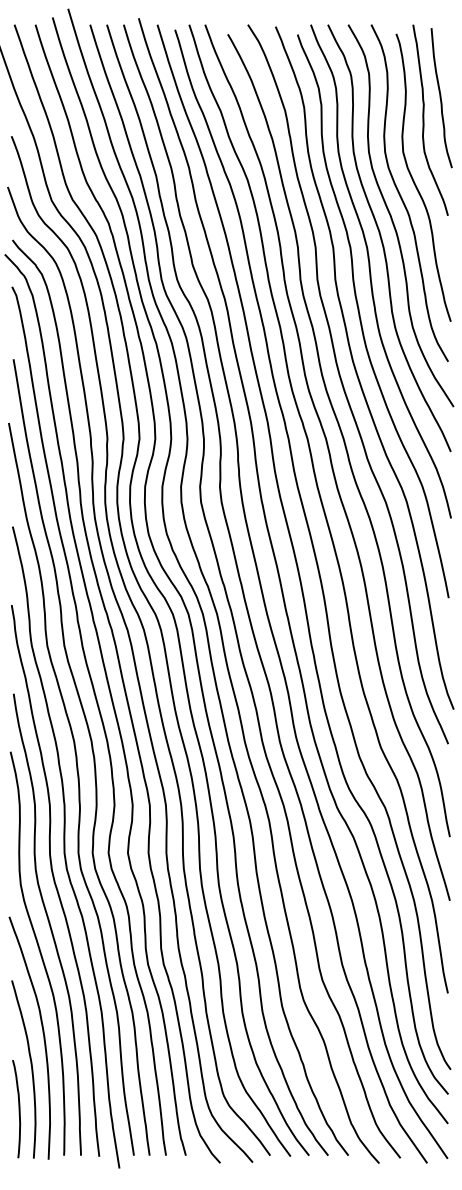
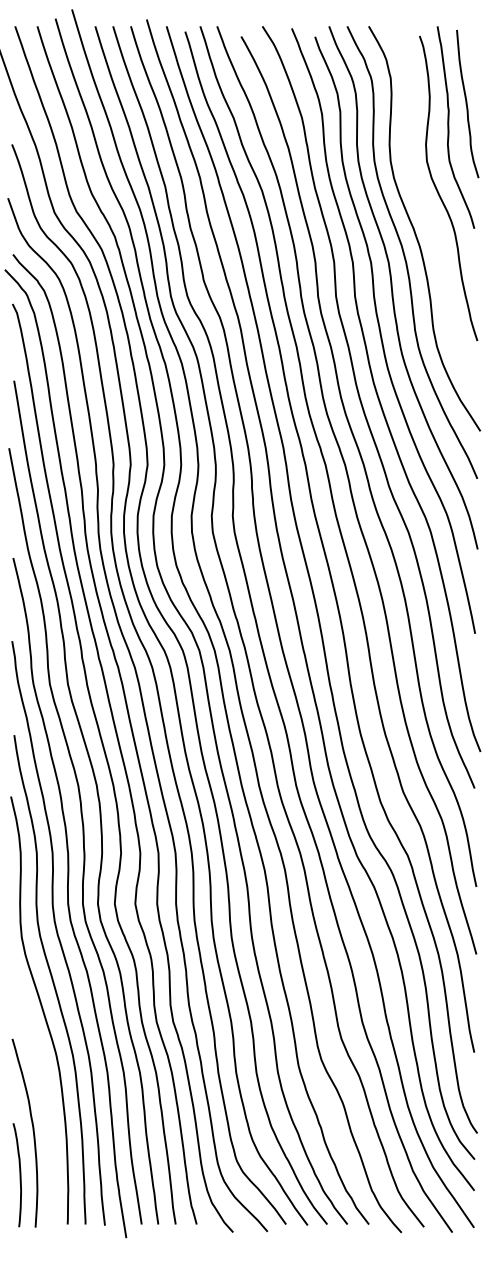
curve: (401, 196) -> (425, 208), removed
curve: (43, 1036) -> (45, 1098), removed

